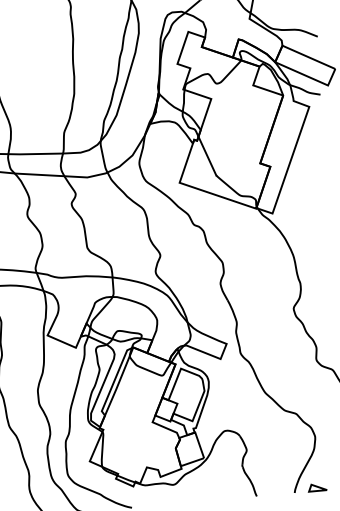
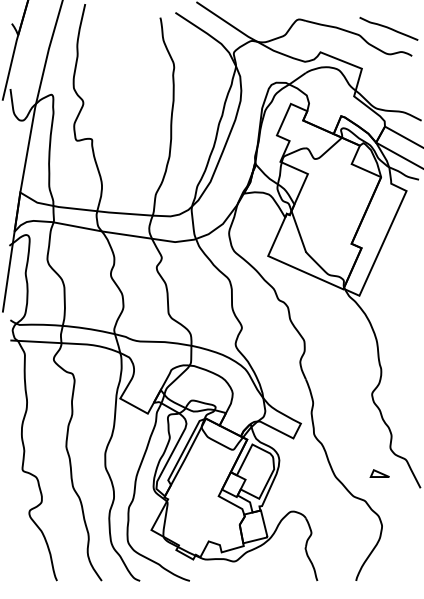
part: (317, 487) -> (379, 473), moved

